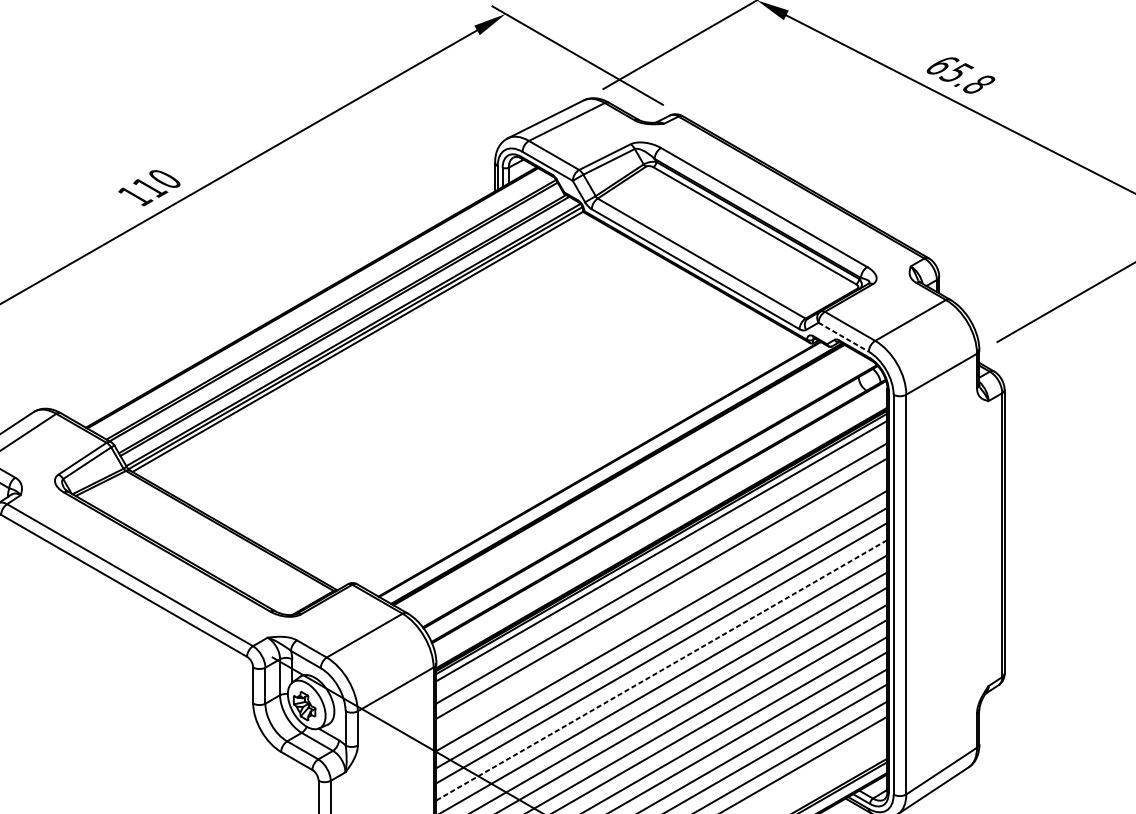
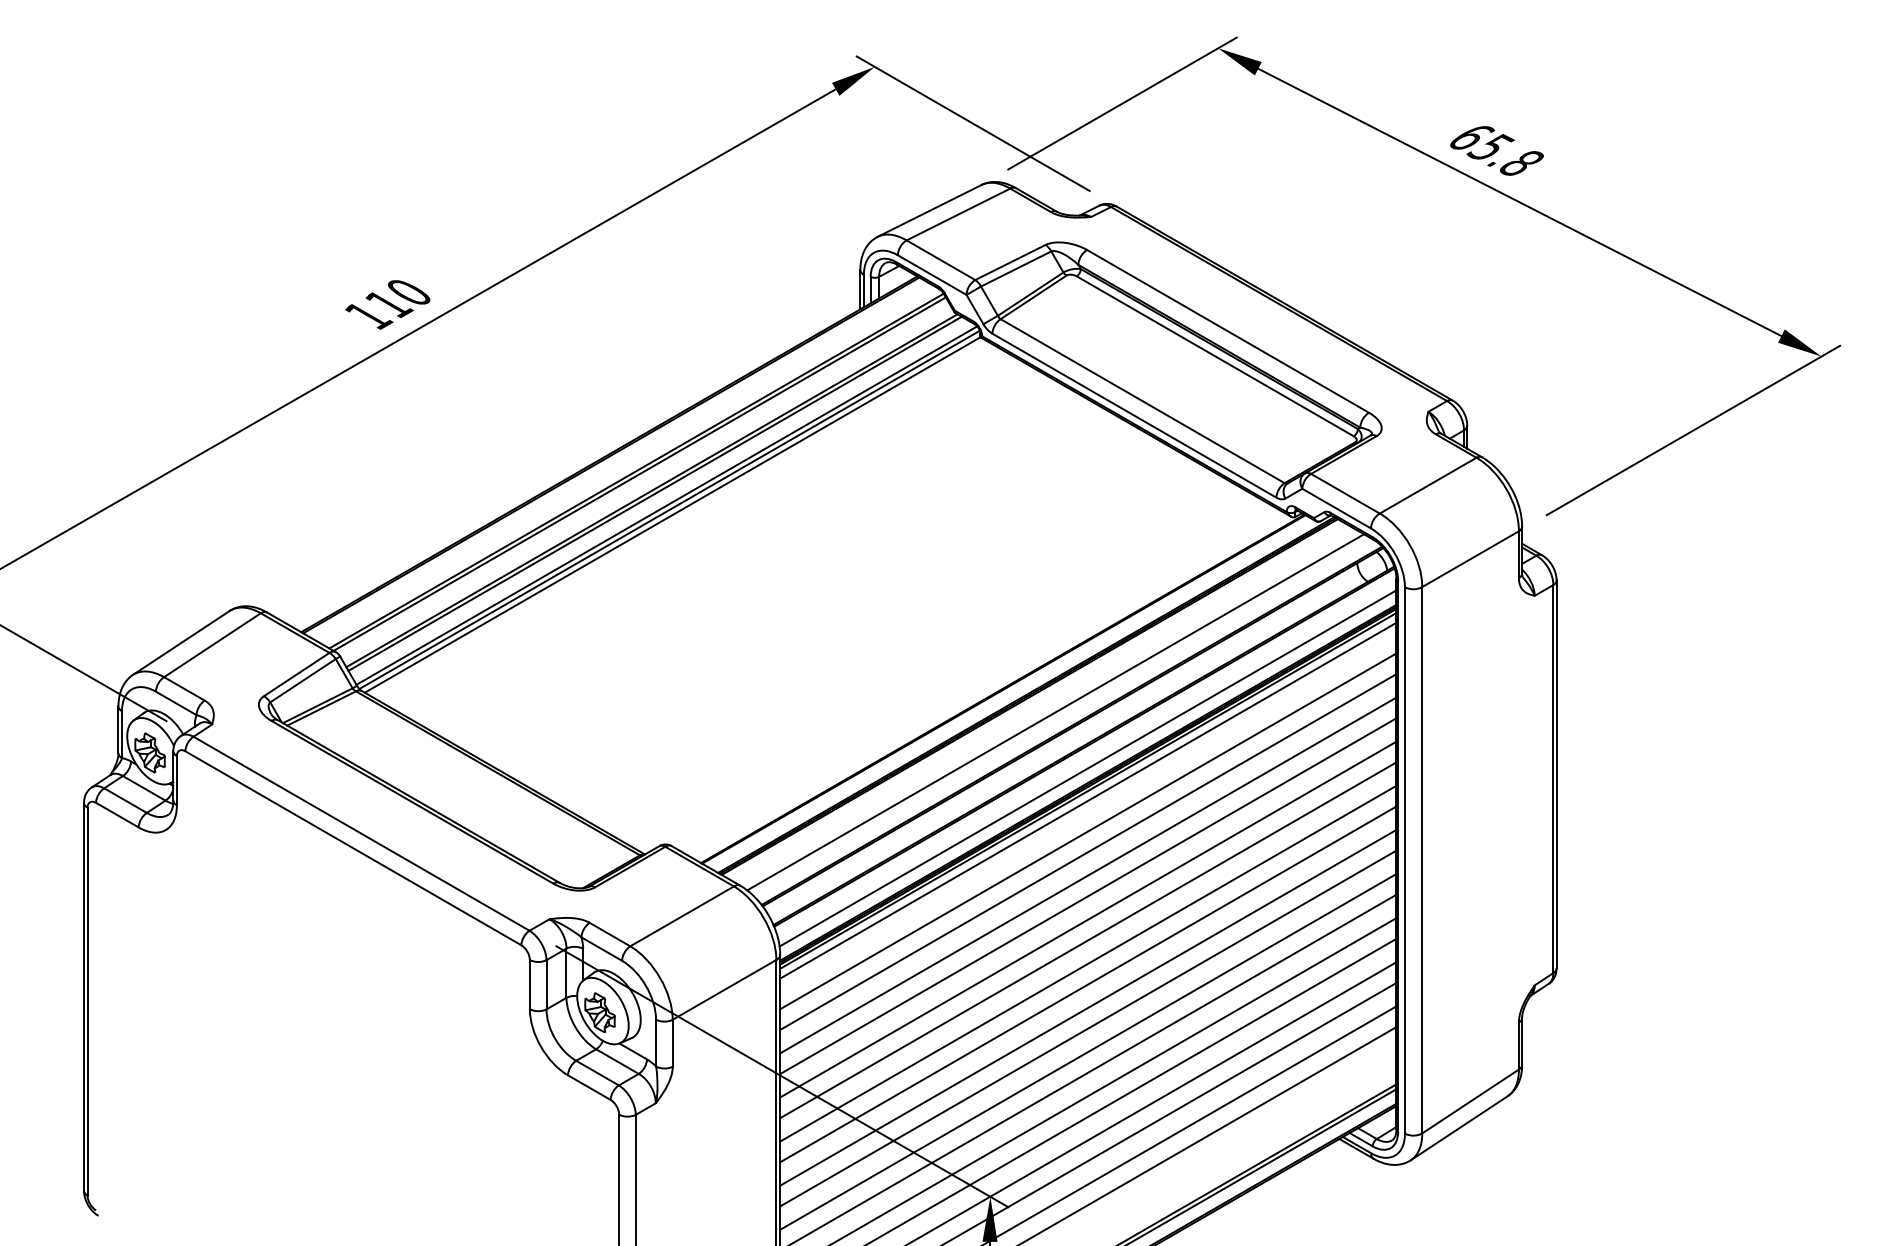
line: (843, 337) -> (1336, 508), dashed -> solid
line: (637, 486) -> (1055, 712), added
line: (661, 527) -> (1087, 768), added
line: (662, 605) -> (1088, 875), added
line: (662, 670) -> (1088, 963), dashed -> solid

